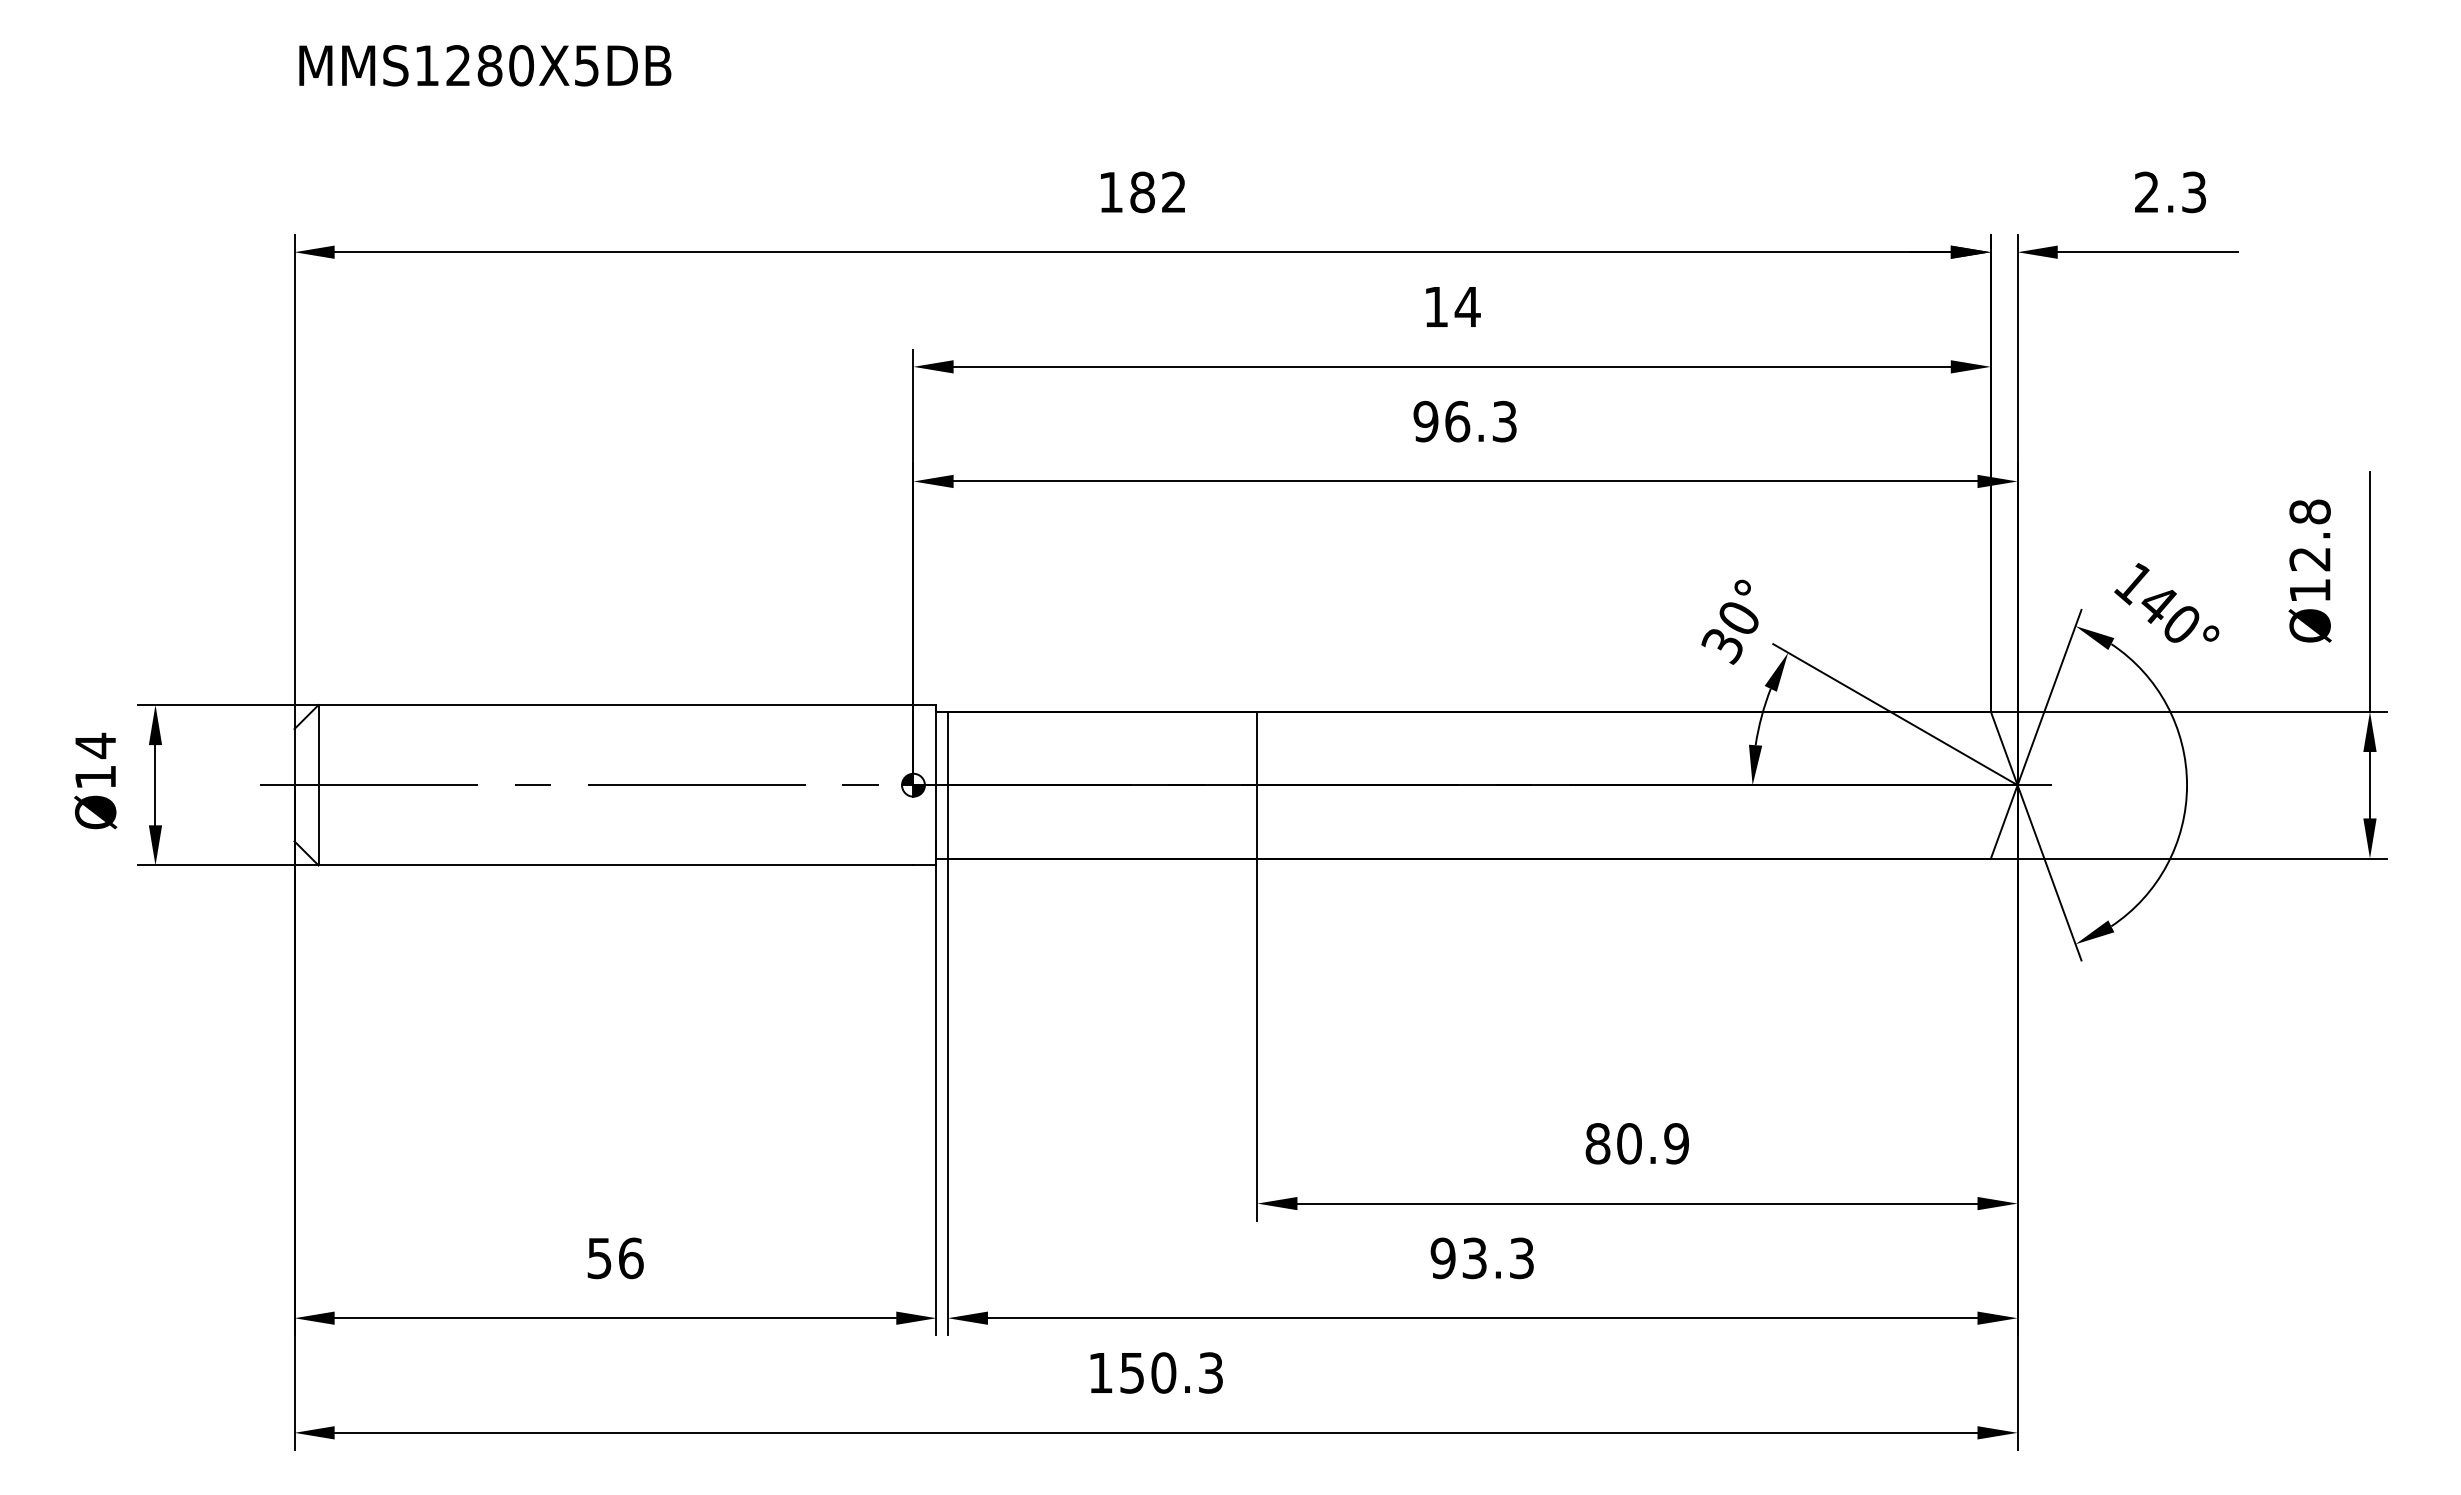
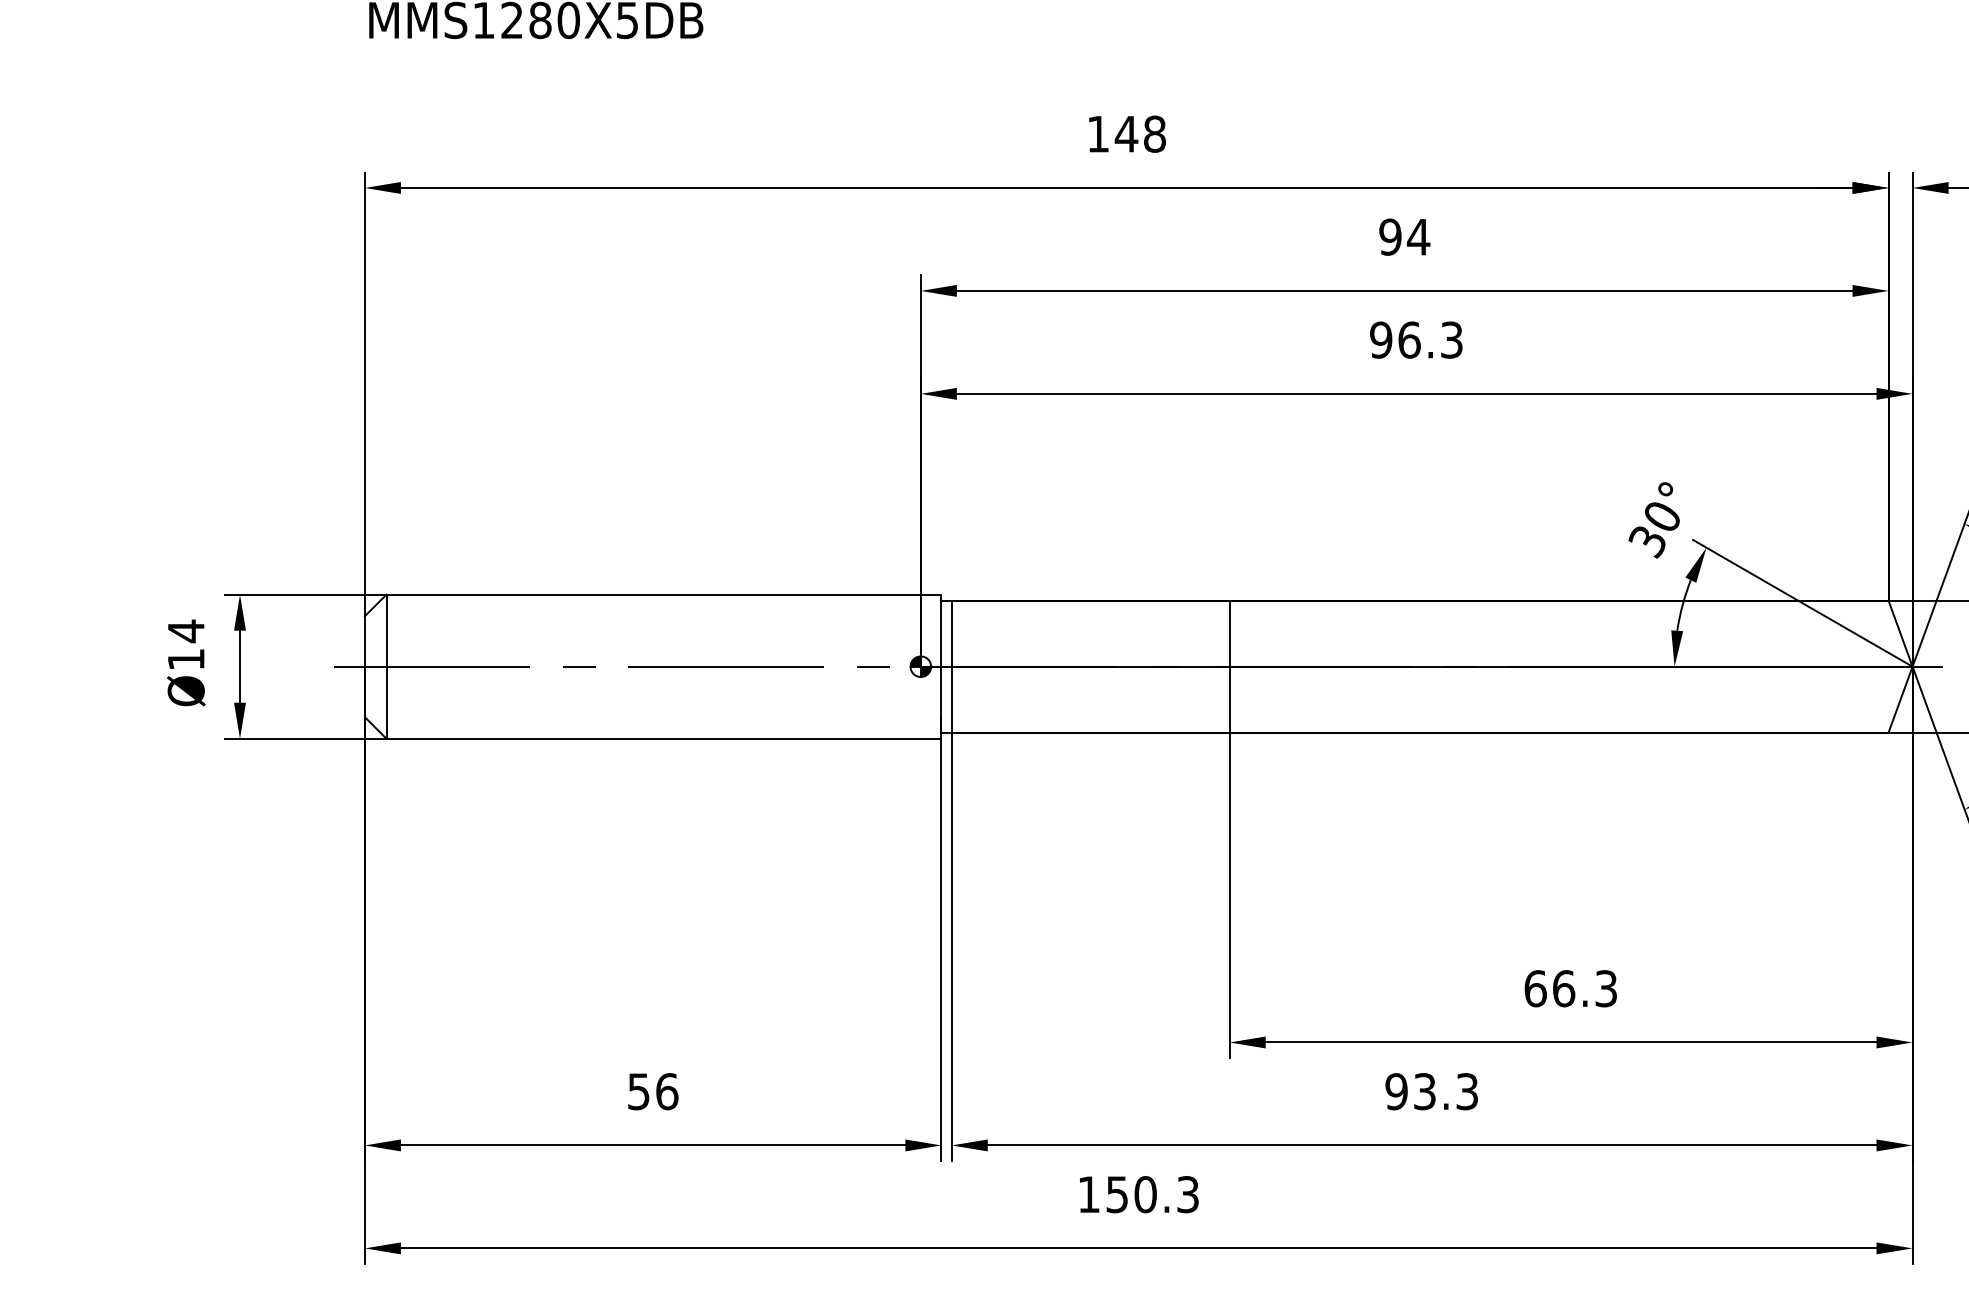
text: (1157, 192) -> (1140, 134), 182 -> 148
text: (1435, 306) -> (1389, 236), 14 -> 94
text: (1636, 1143) -> (1570, 988), 80.9 -> 66.3

